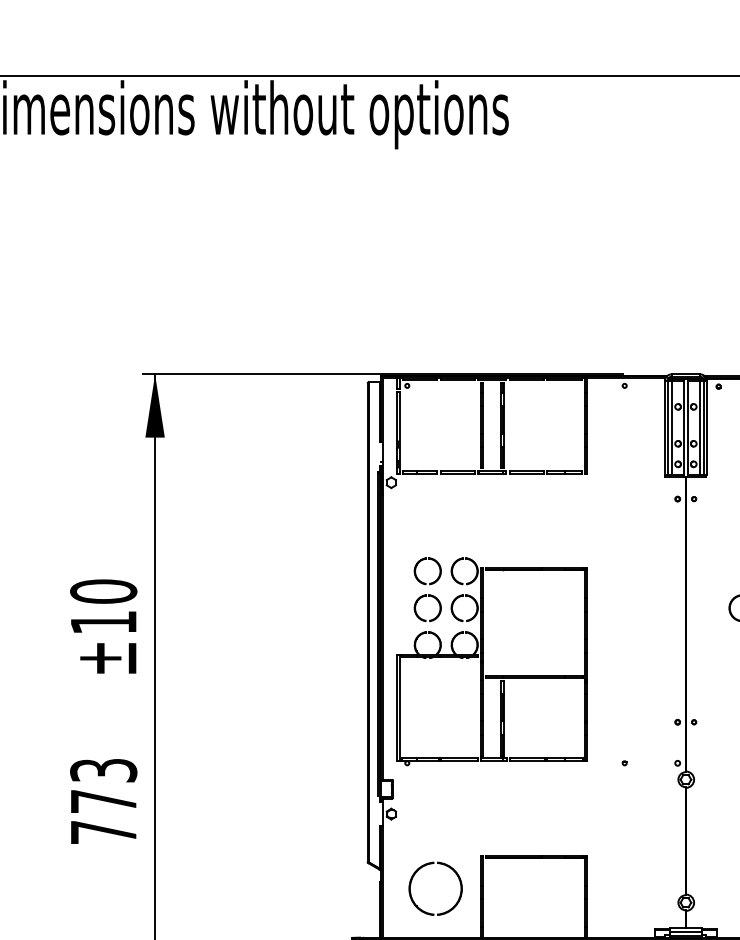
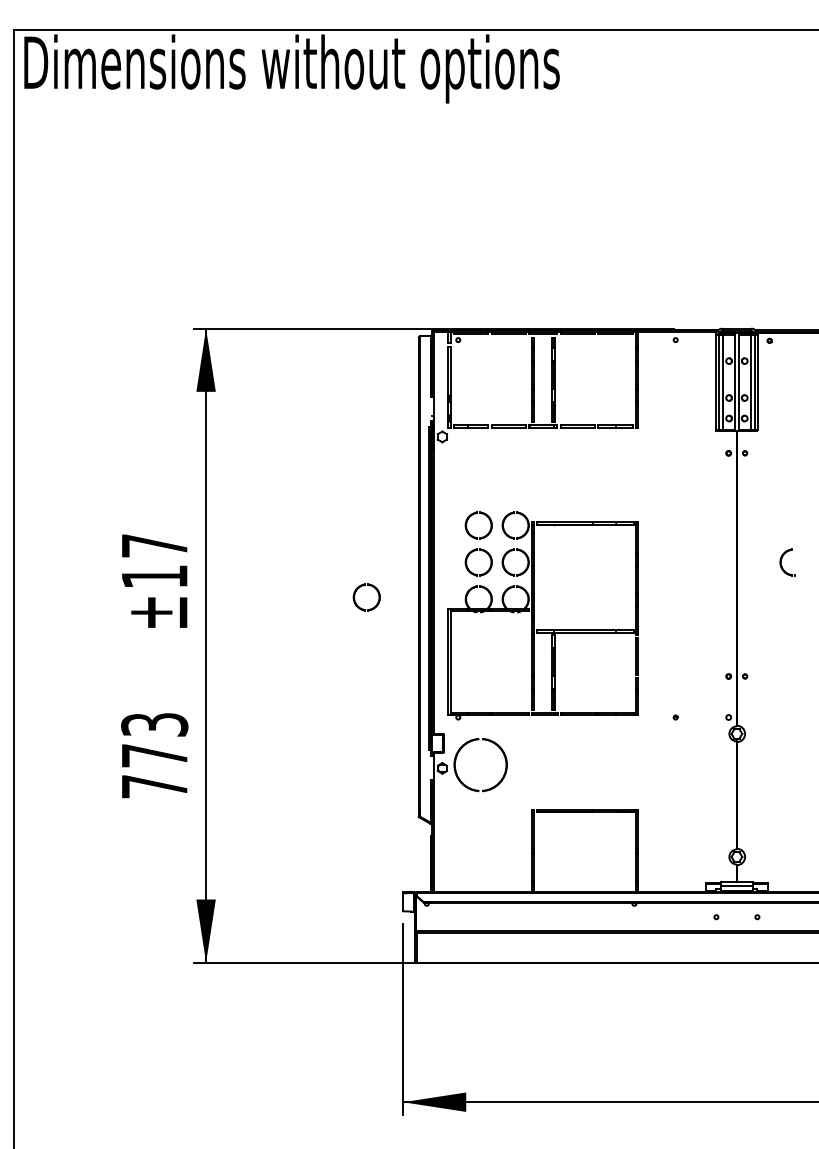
text: (103, 591) -> (154, 545), ±10 -> ±17
part: (305, 638) -> (356, 592), added
part: (418, 906) -> (463, 782), moved

